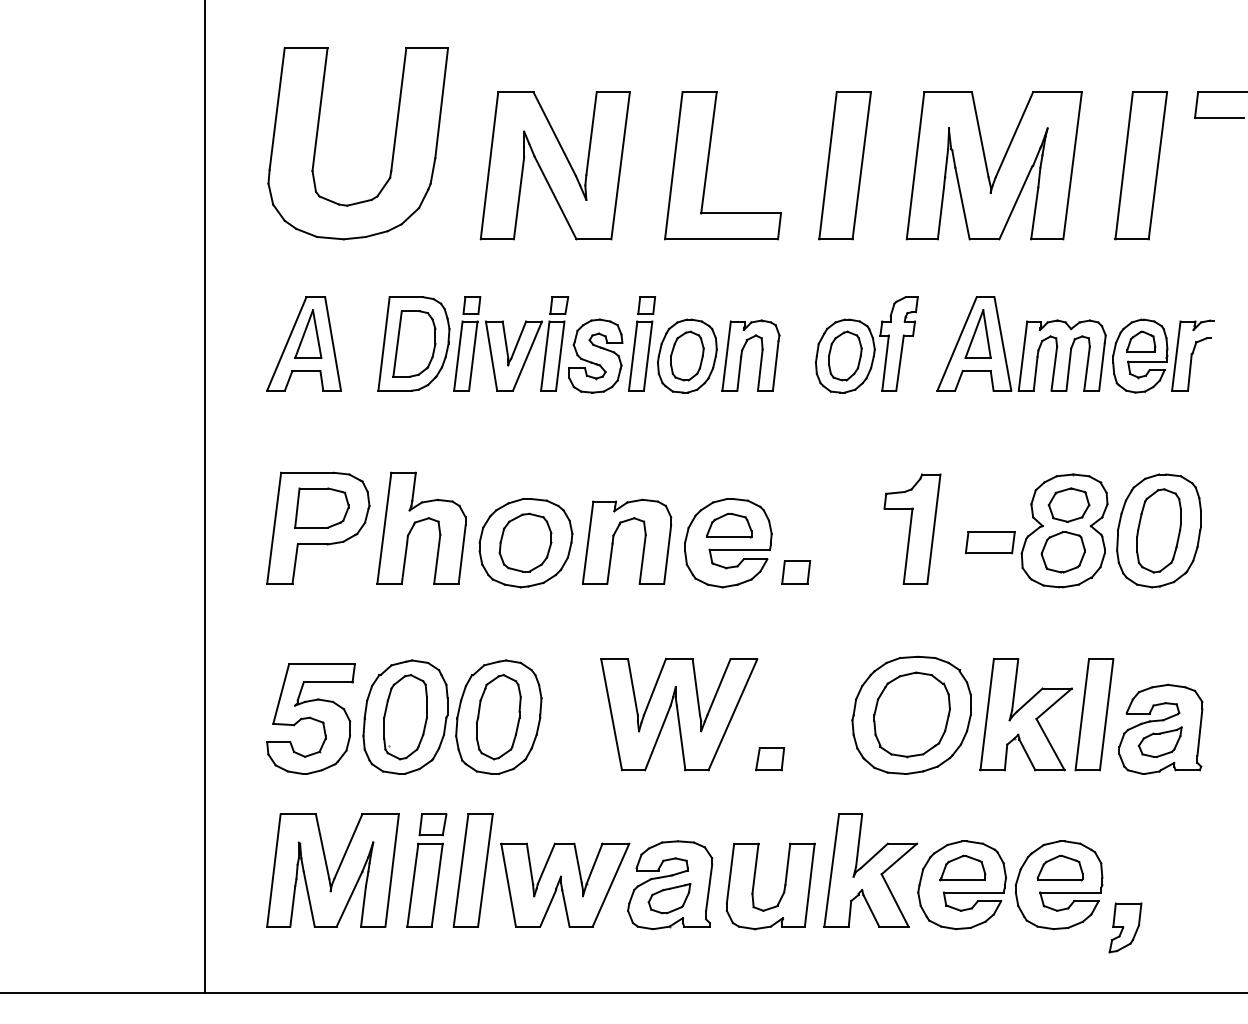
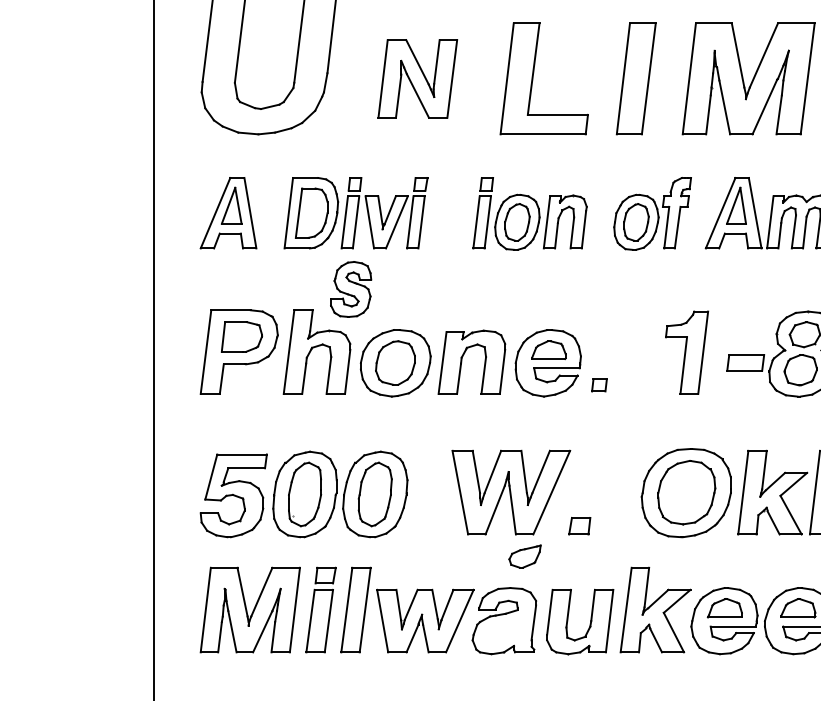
part: (554, 165) -> (417, 78), size x0.7
part: (595, 355) -> (350, 288), moved
part: (796, 572) -> (599, 385), size x0.7
part: (669, 898) -> (525, 556), moved

